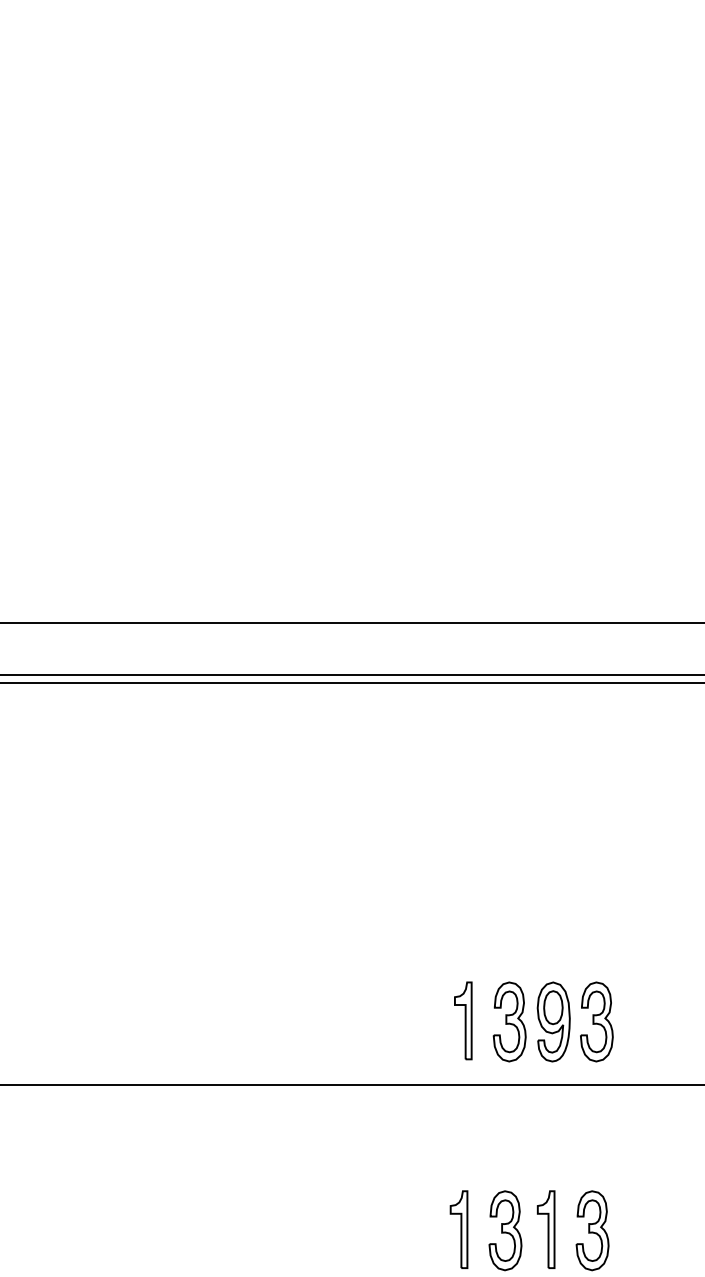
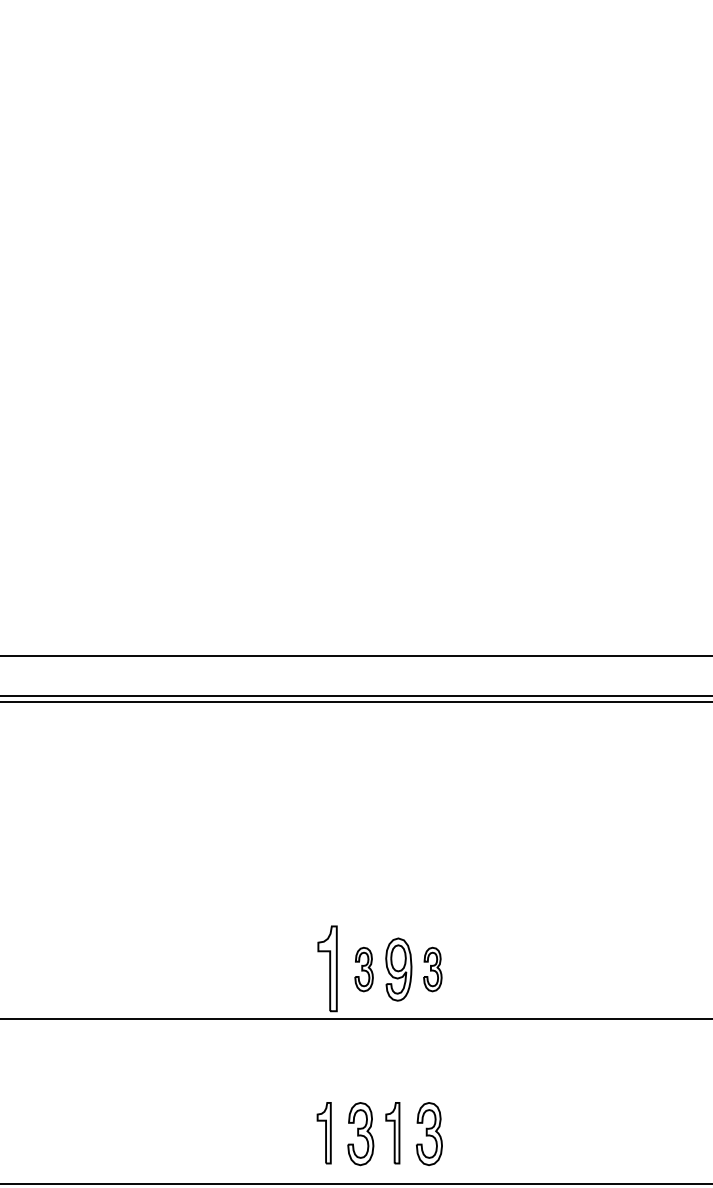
part: (463, 1020) -> (327, 968), size x1.4
part: (508, 1021) -> (363, 969), size x0.7
part: (596, 1021) -> (432, 969), size x0.7

